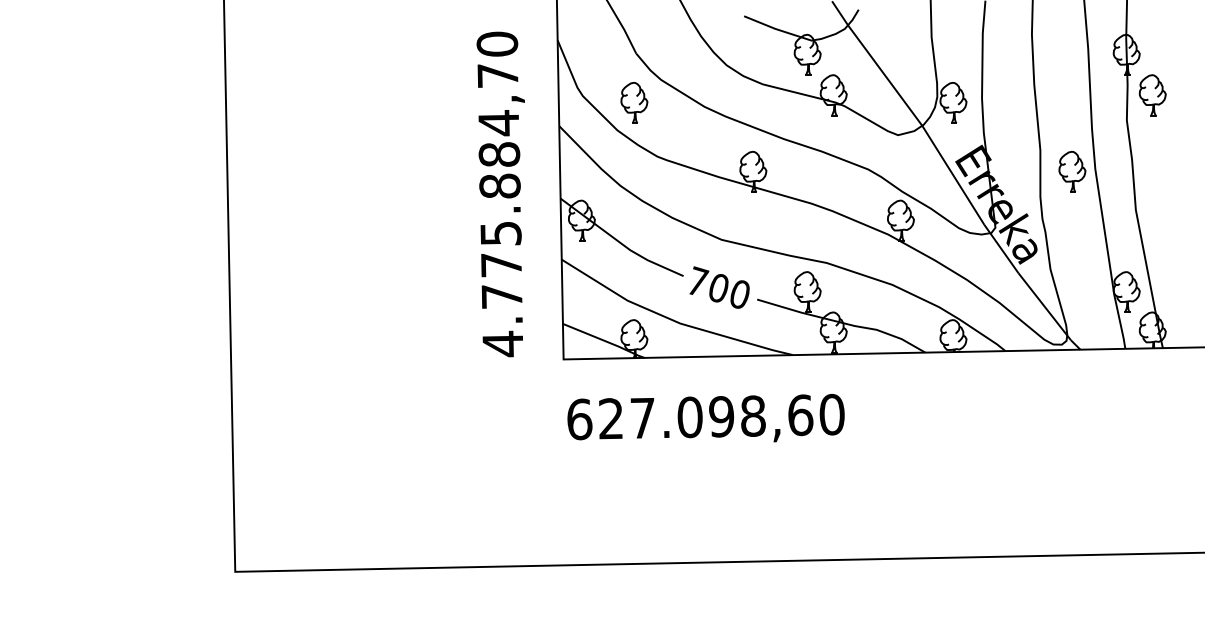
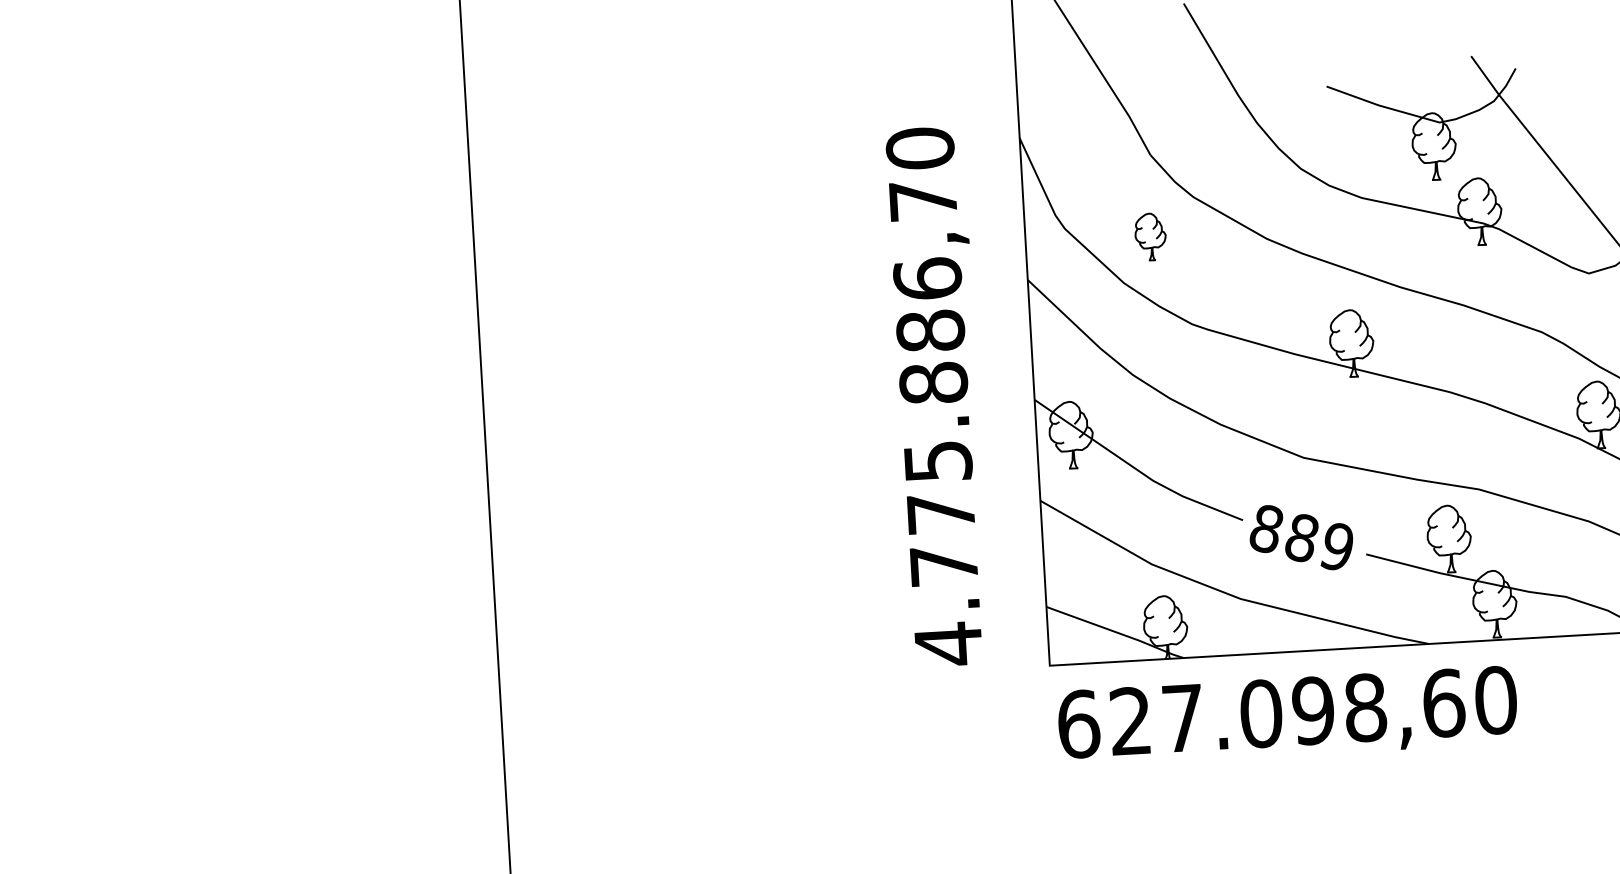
part: (634, 102) -> (1150, 236), size x0.7
text: (498, 123) -> (927, 279), 4.775.884,70 -> 4.775.886,70
text: (718, 287) -> (1301, 536), 700 -> 889
text: (705, 418) -> (1286, 714), moved

